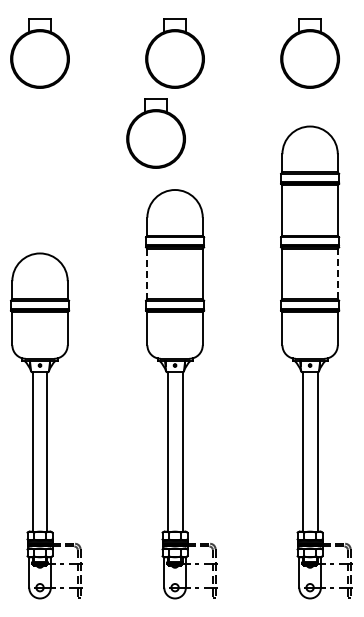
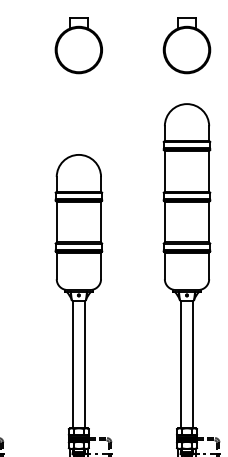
part: (155, 133) -> (63, 109), removed
line: (337, 273) -> (208, 221), dashed -> solid
line: (147, 274) -> (56, 222), dashed -> solid

